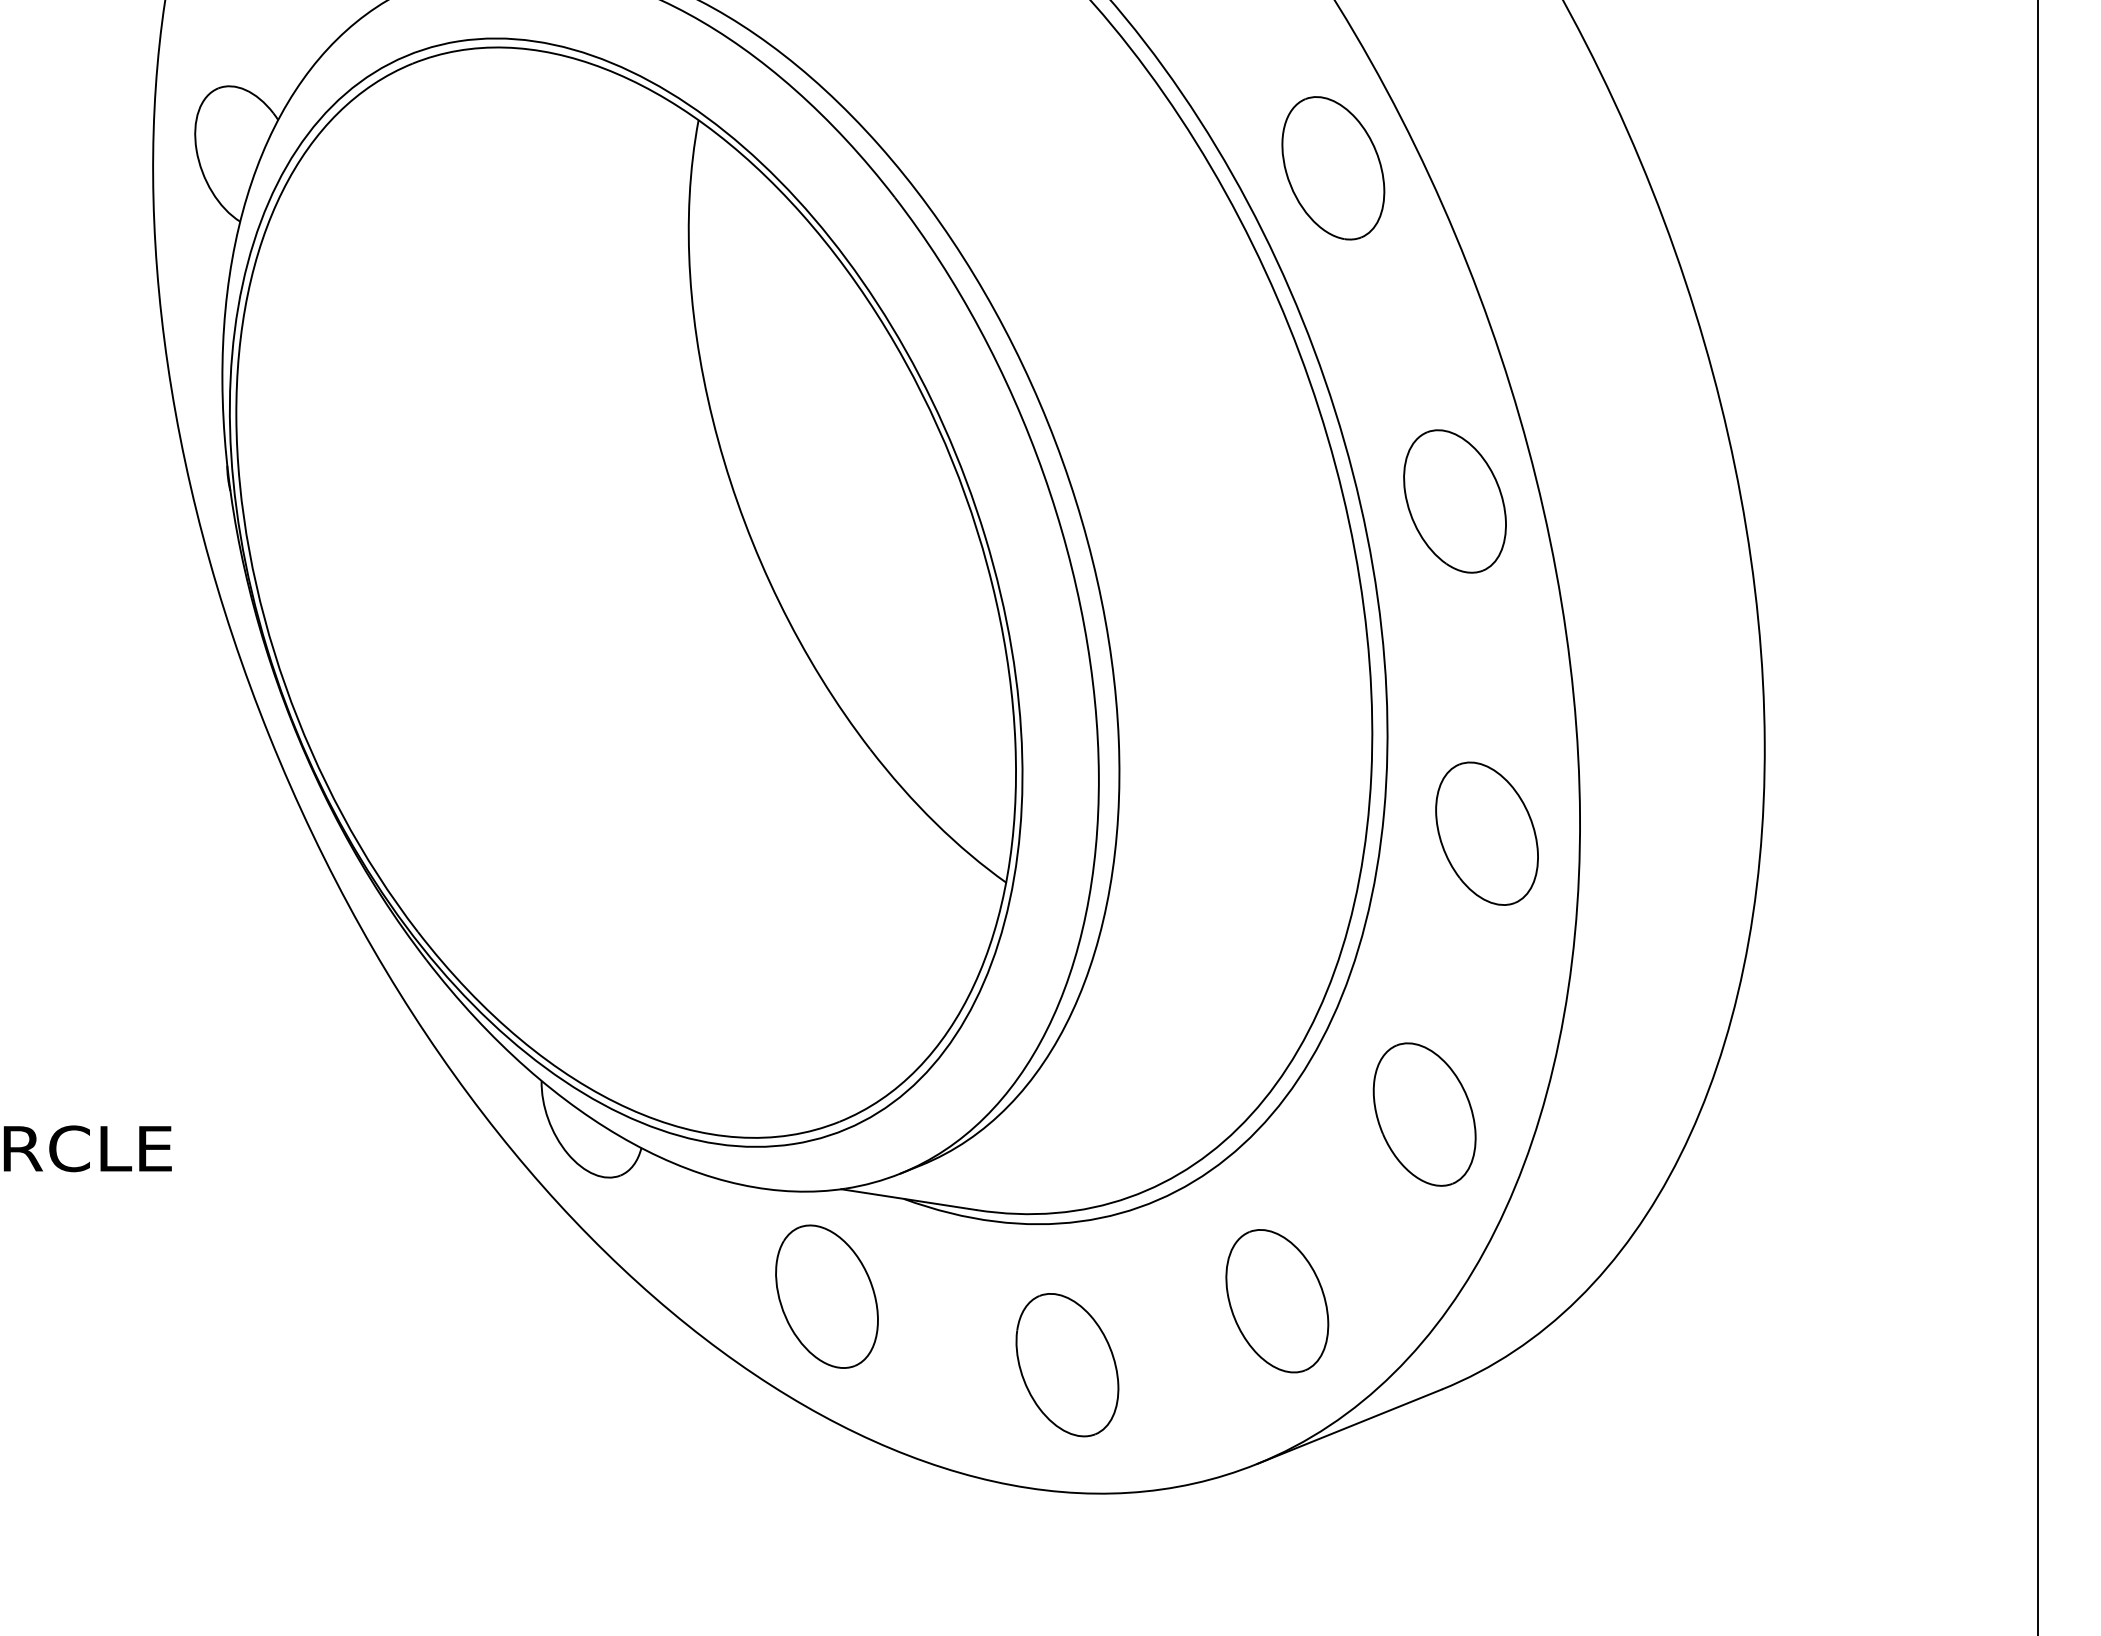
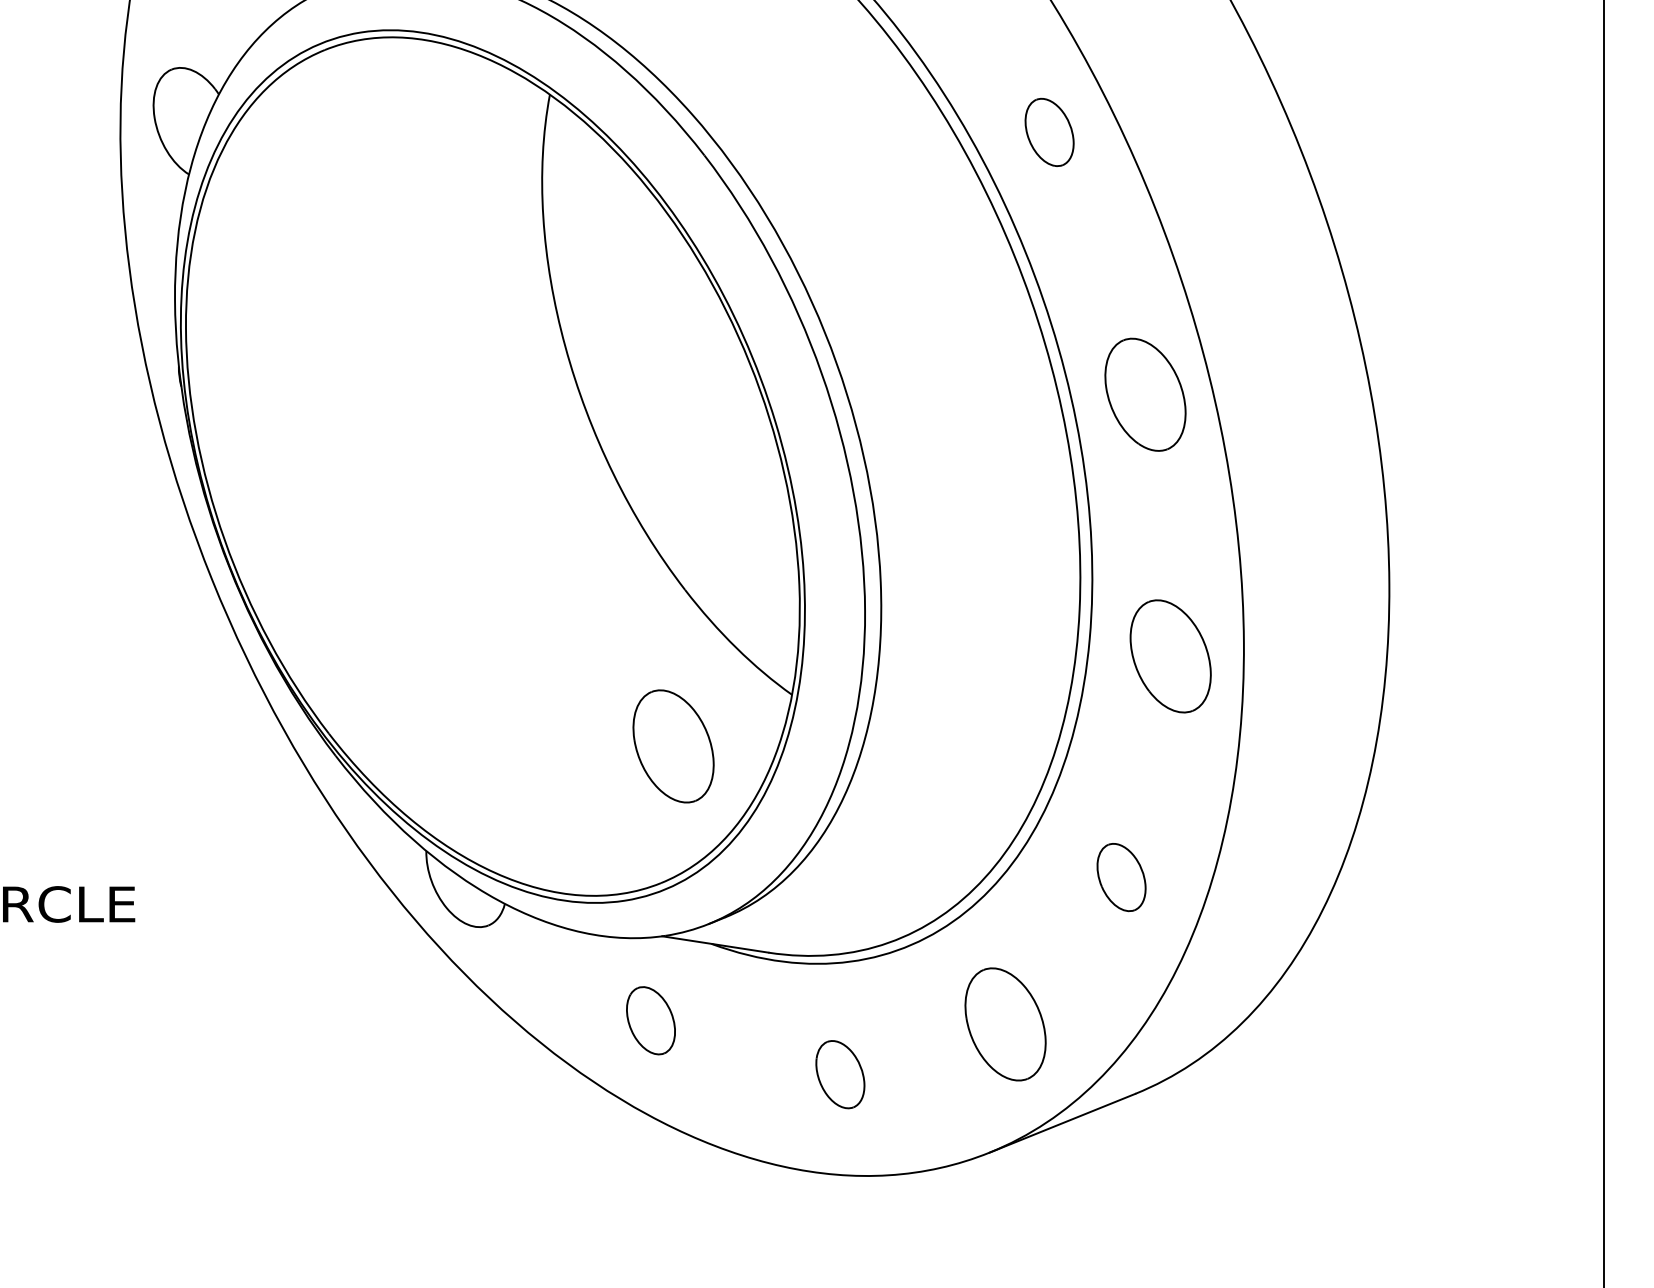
part: (1333, 168) -> (1049, 132), size x0.6
part: (855, 948) -> (673, 746), added
part: (1424, 1114) -> (1121, 877), size x0.6
part: (826, 1296) -> (650, 1020), size x0.6
part: (1067, 1364) -> (840, 1074), size x0.6

